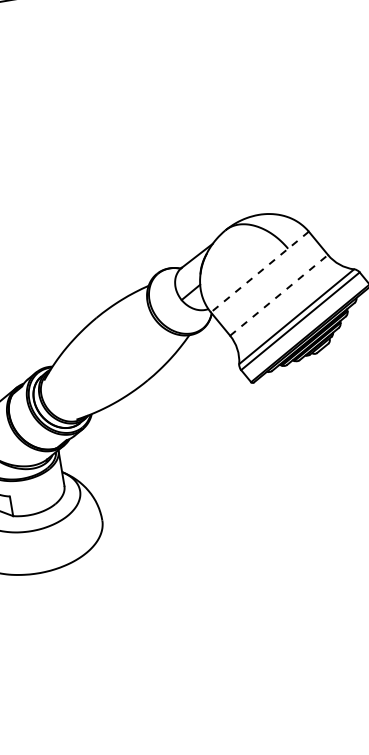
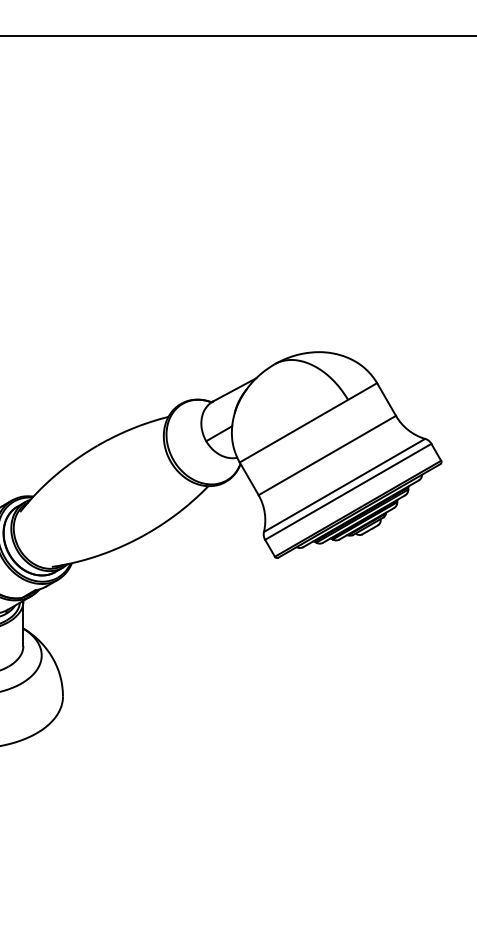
line: (260, 272) -> (308, 423), dashed -> solid
line: (279, 295) -> (327, 455), dashed -> solid

